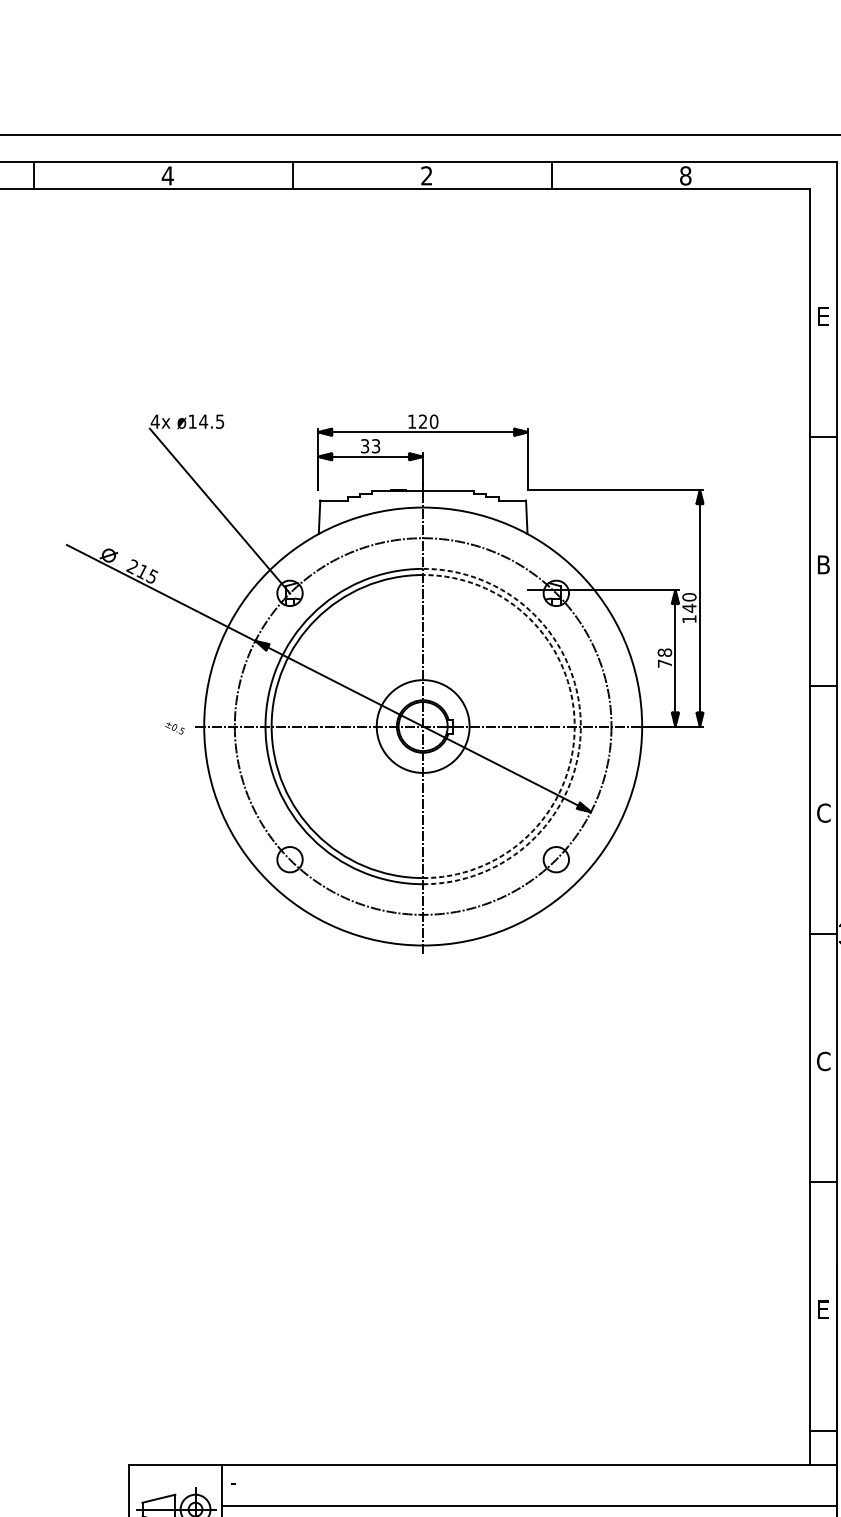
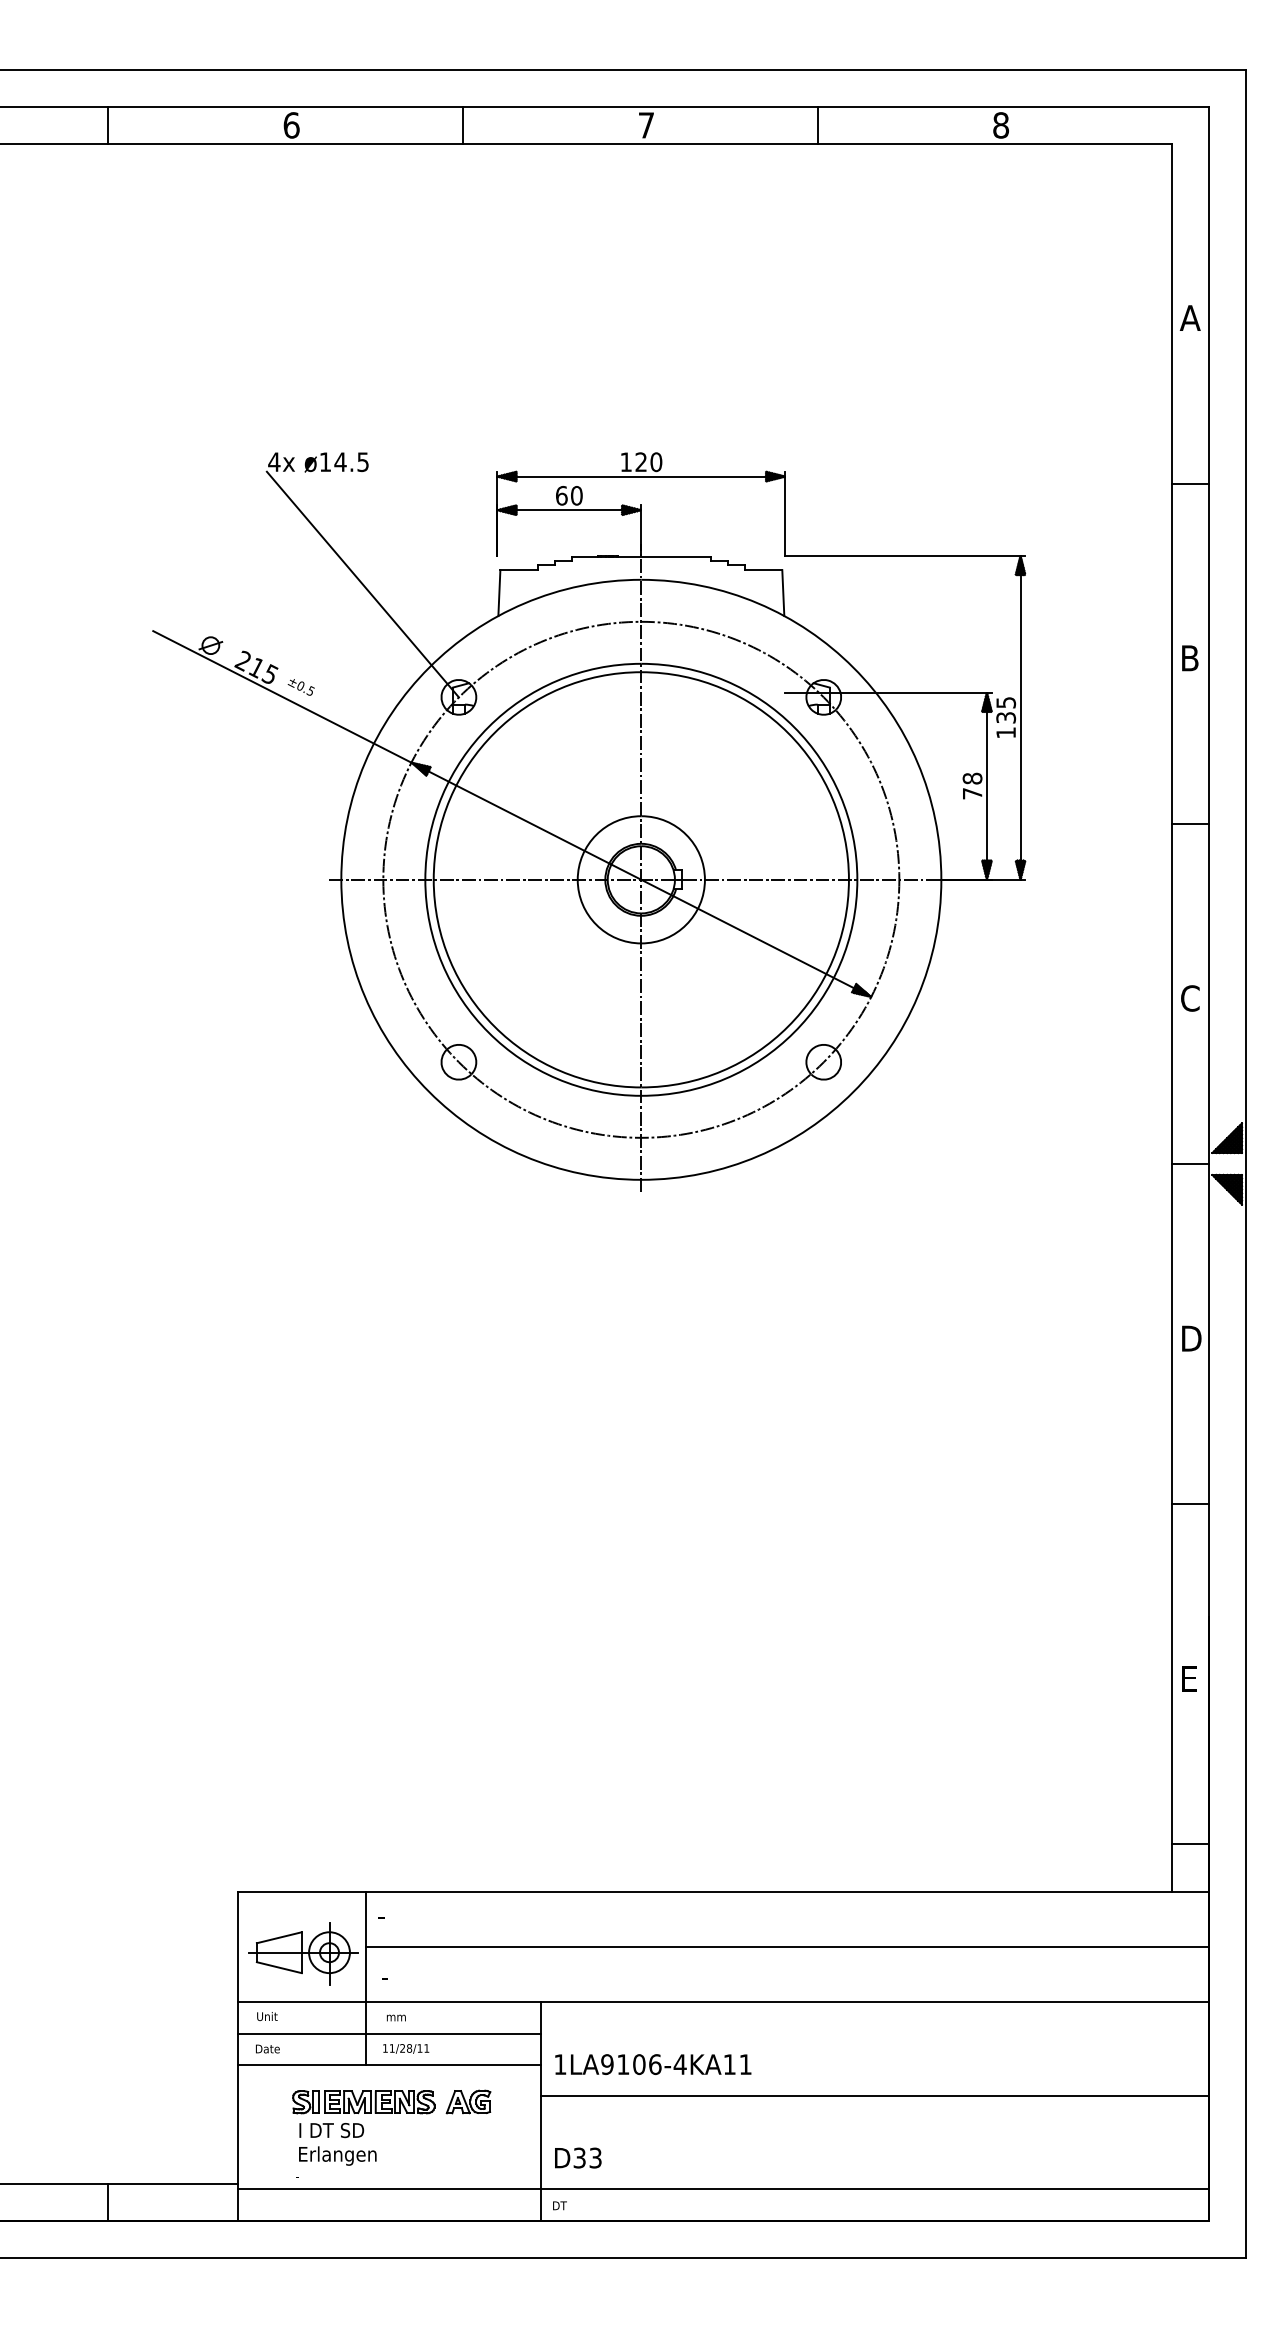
text: (167, 175) -> (291, 125), 4 -> 6
text: (426, 175) -> (645, 125), 2 -> 7
text: (823, 316) -> (1189, 317), E -> A
text: (370, 446) -> (569, 495), 33 -> 60
text: (689, 602) -> (1006, 710), 140 -> 135
arc: (574, 726) -> (848, 879), dashed -> solid
arc: (580, 726) -> (857, 879), dashed -> solid
text: (174, 728) -> (300, 687), moved
text: (824, 1061) -> (1190, 1338), C -> D

